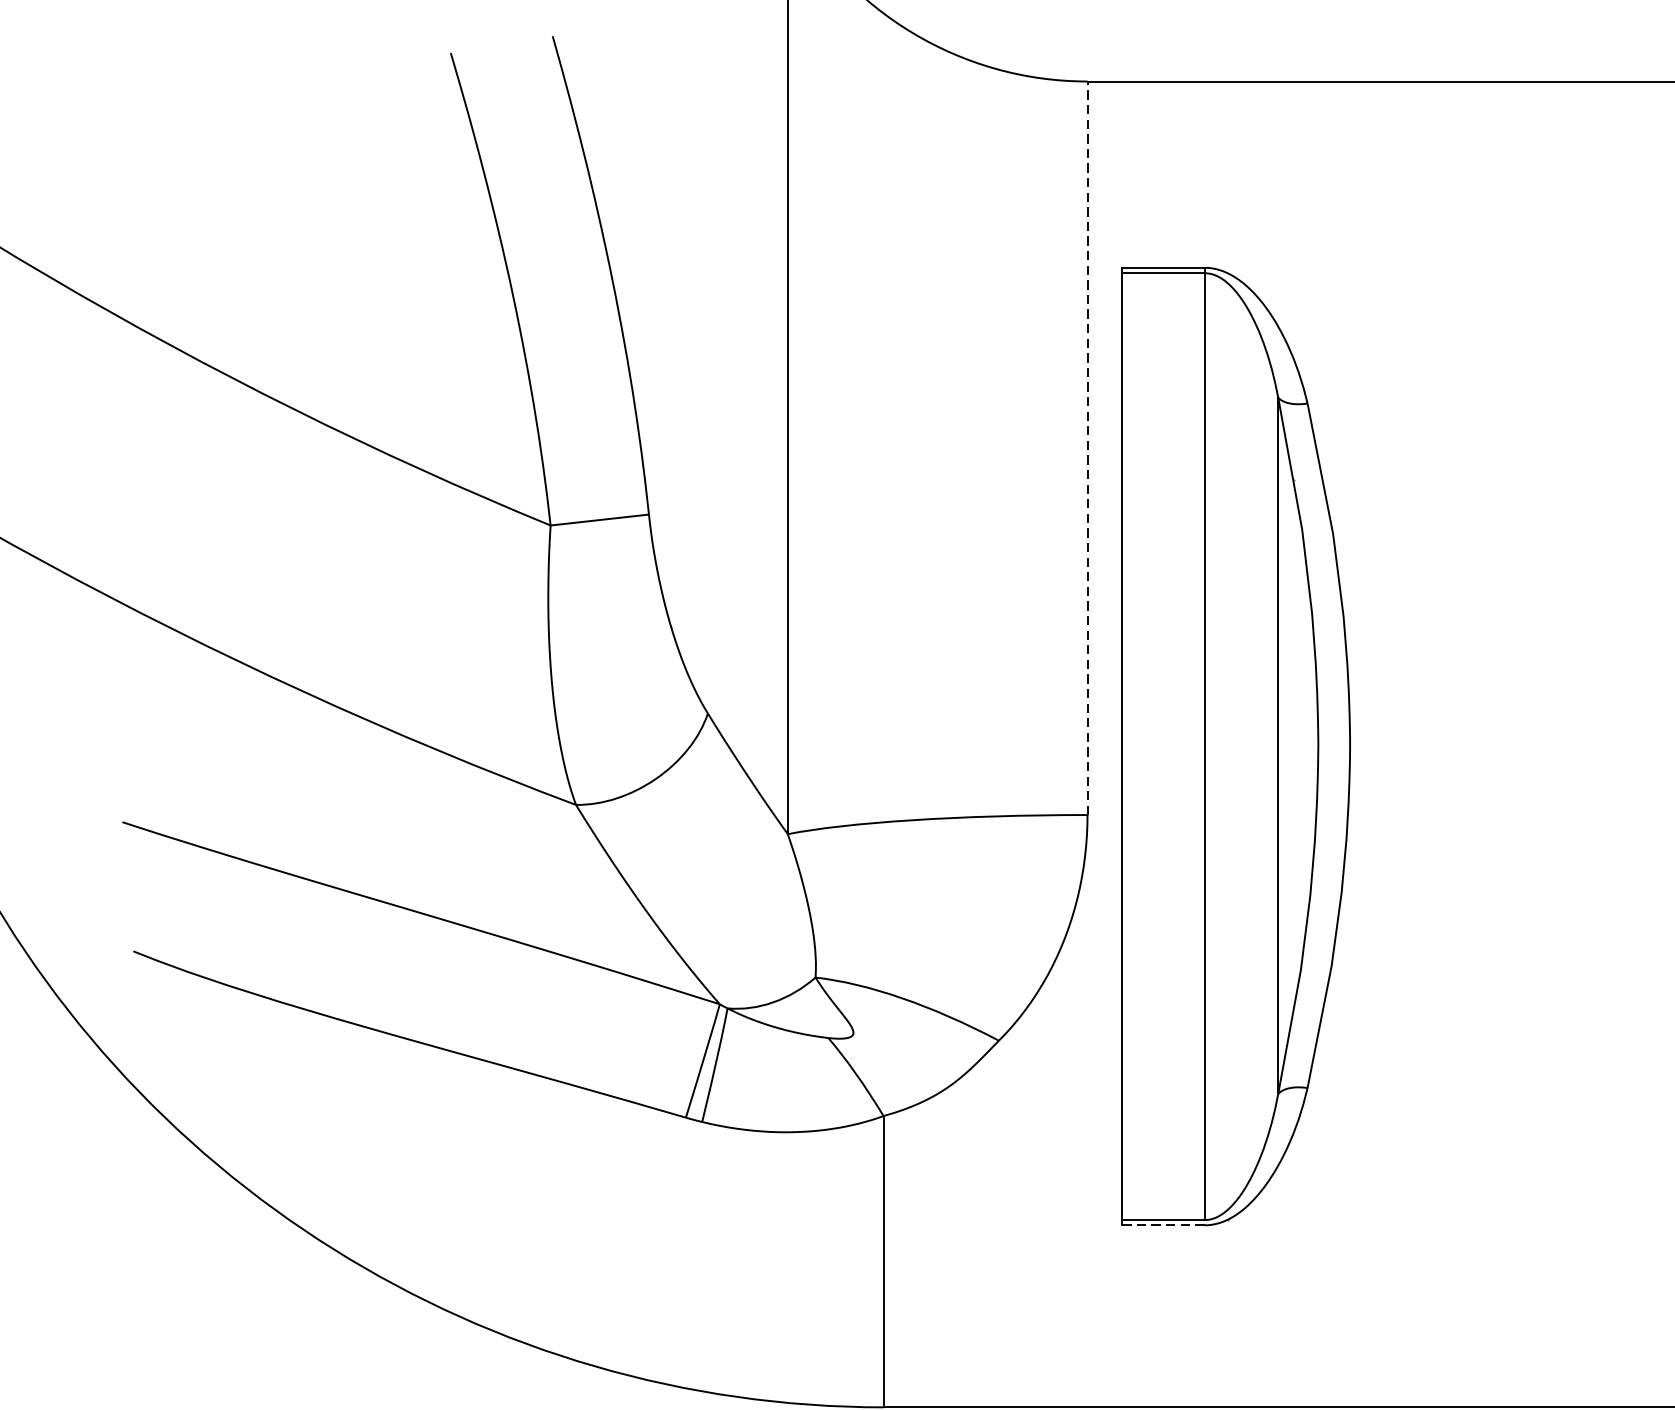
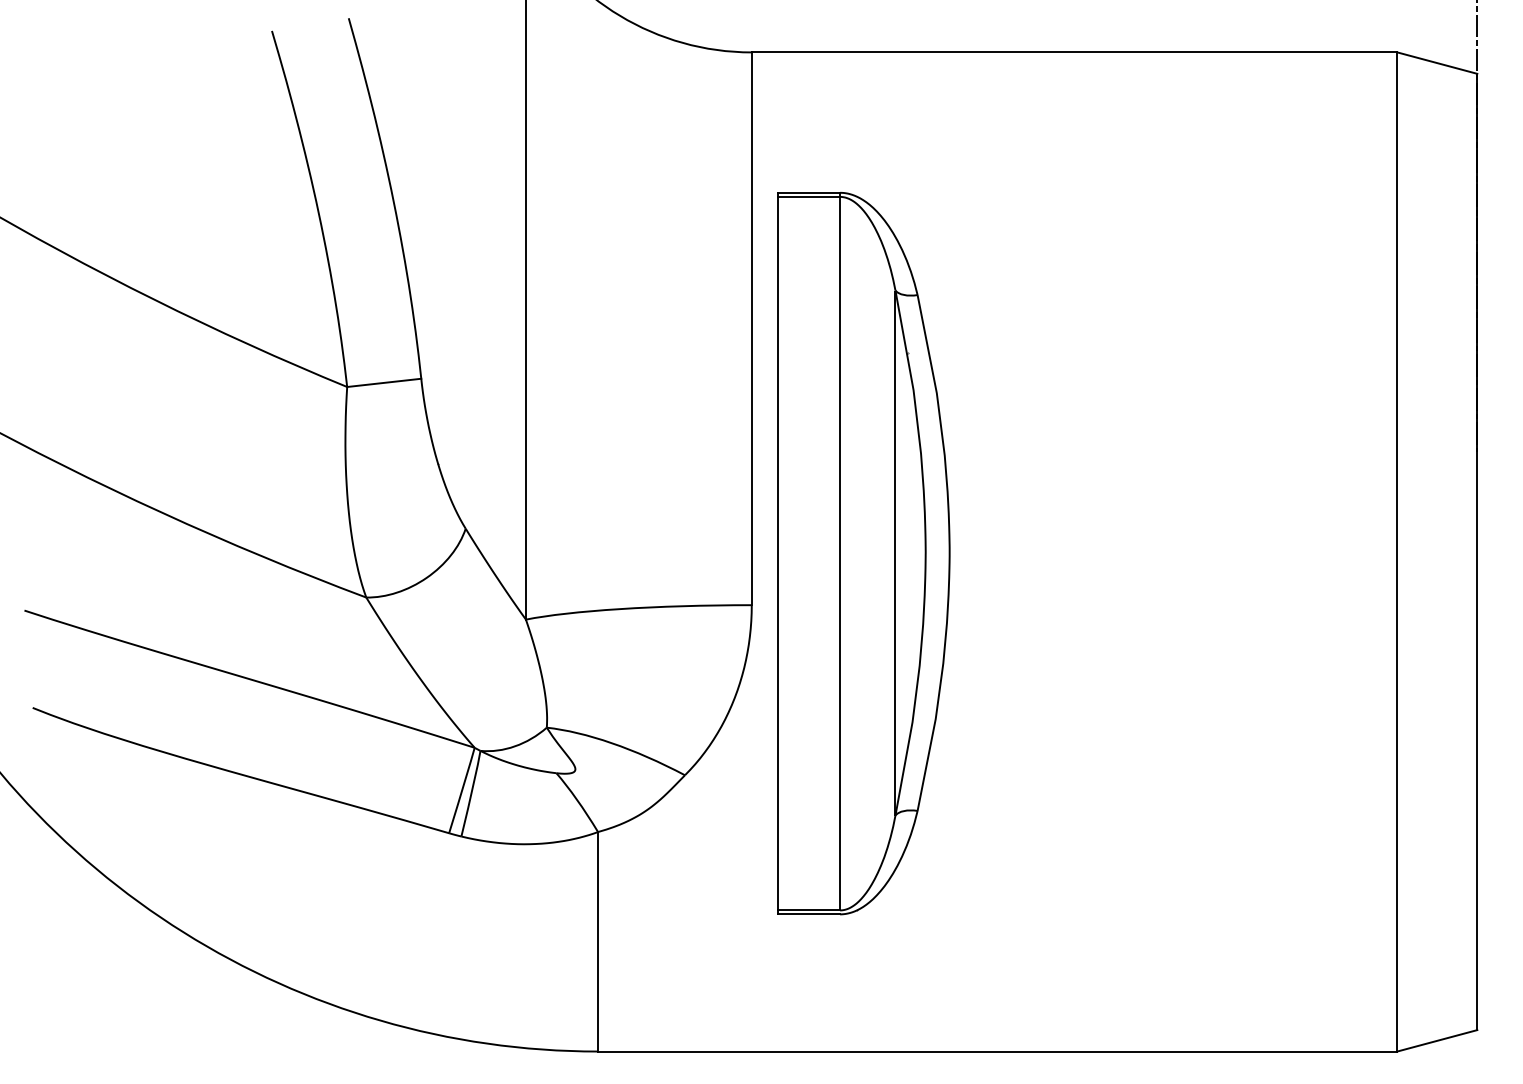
line: (1087, 447) -> (751, 328), dashed -> solid
line: (1164, 1225) -> (809, 914), dashed -> solid

